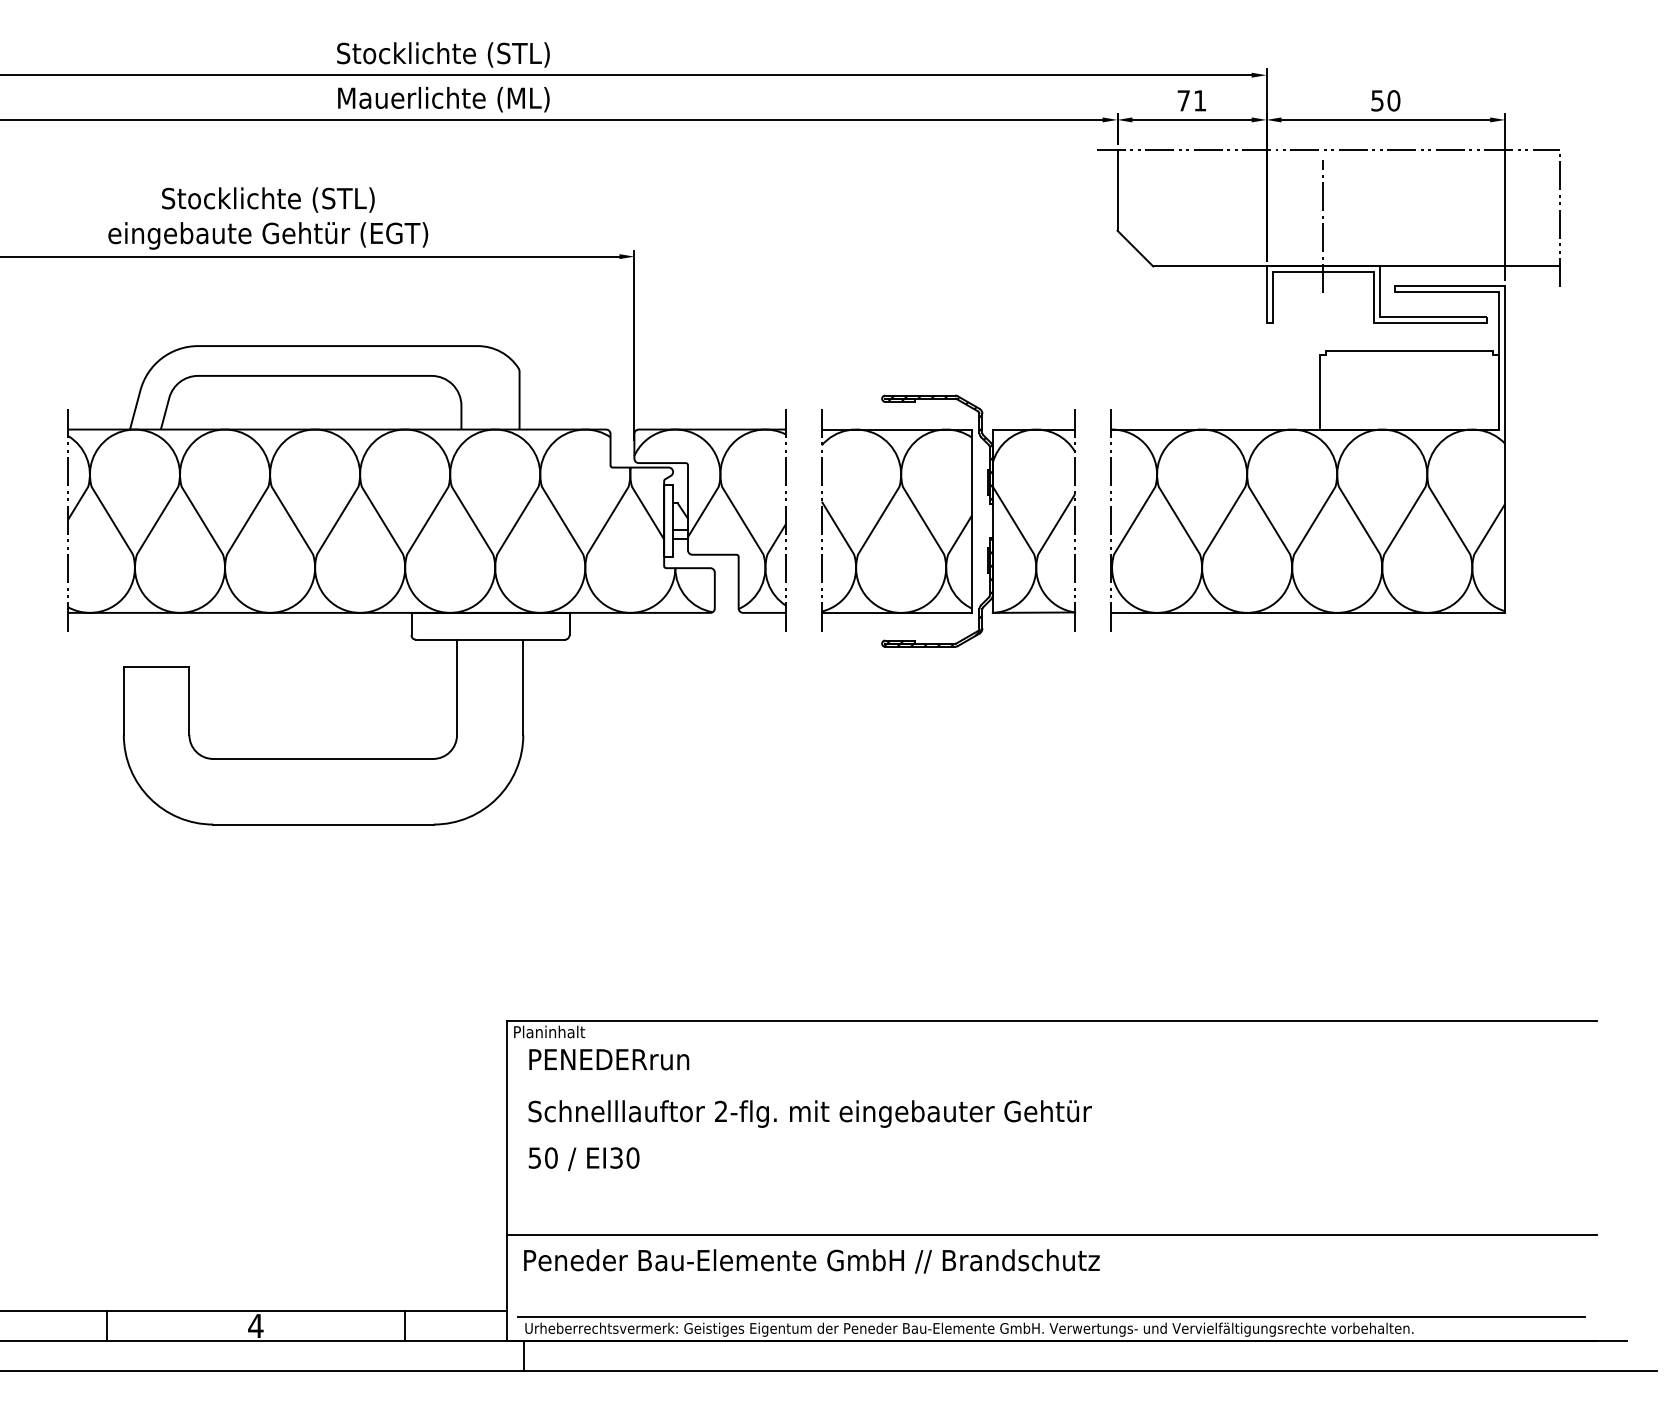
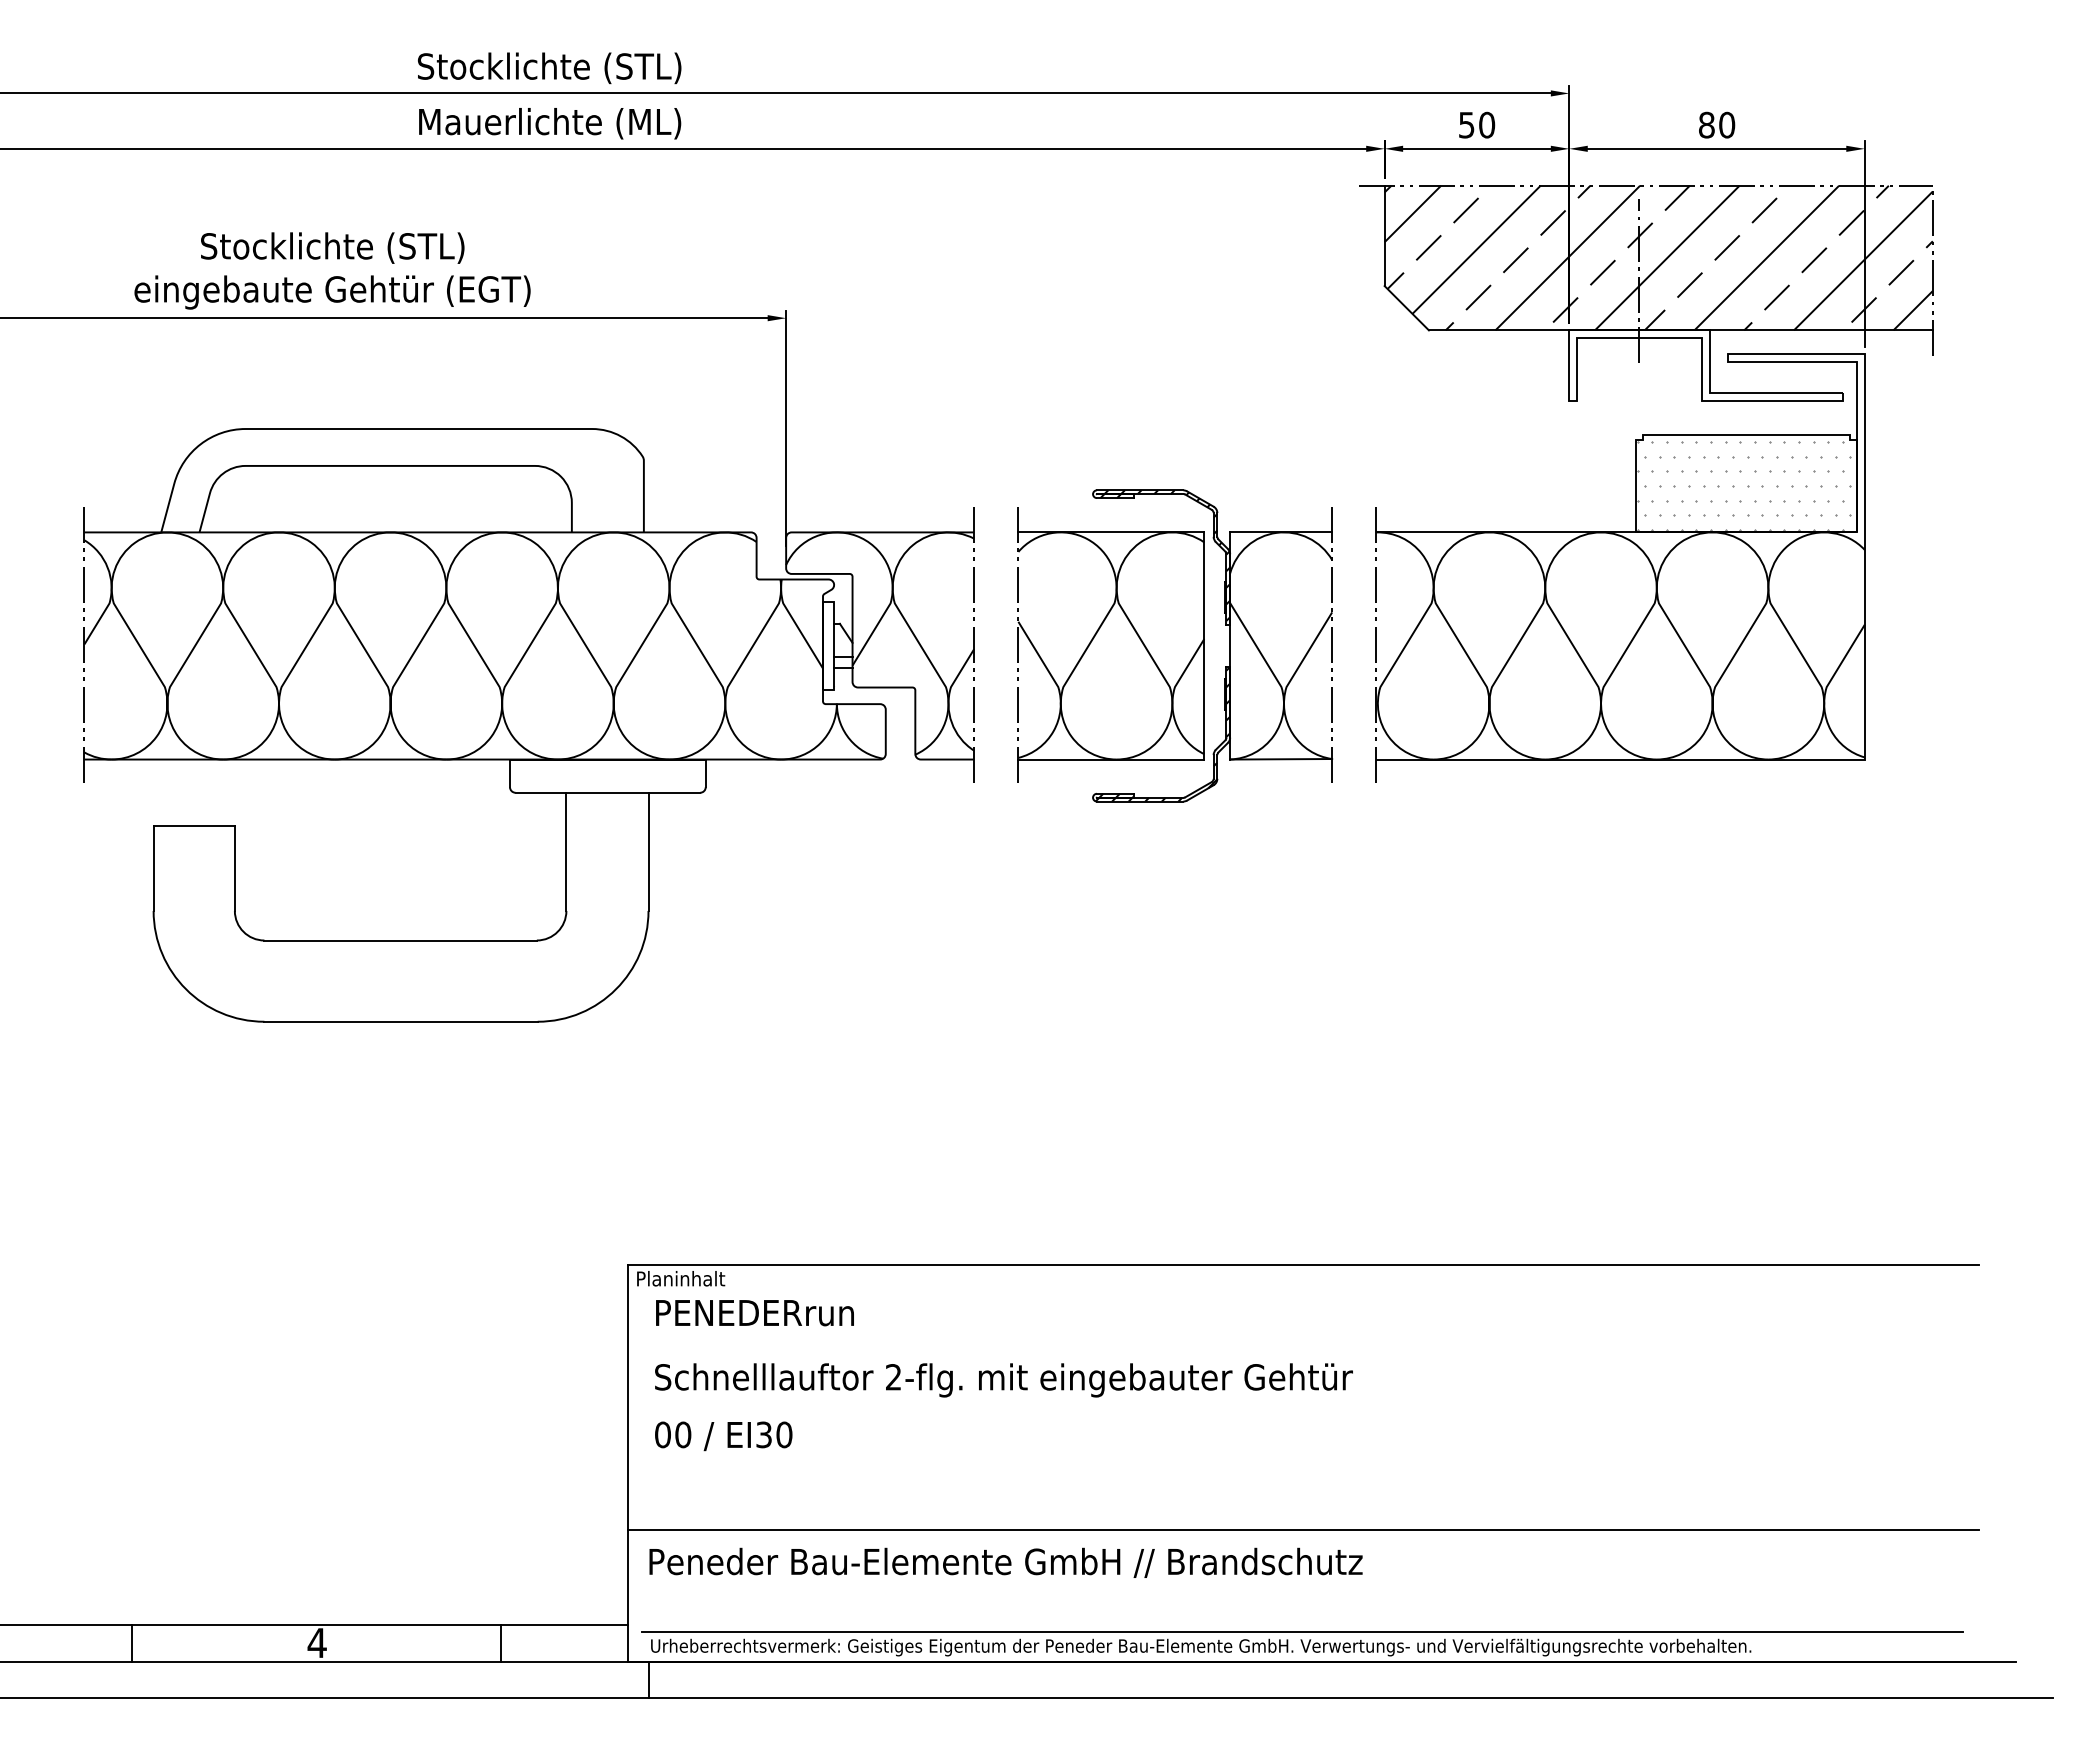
text: (1192, 100) -> (1477, 124), 71 -> 50
text: (1377, 100) -> (1706, 124), 50 -> 80
hatch: (1338, 207) -> (1658, 257), added
hatch: (1407, 391) -> (1743, 485), added
text: (534, 1157) -> (662, 1434), 50 -> 00

